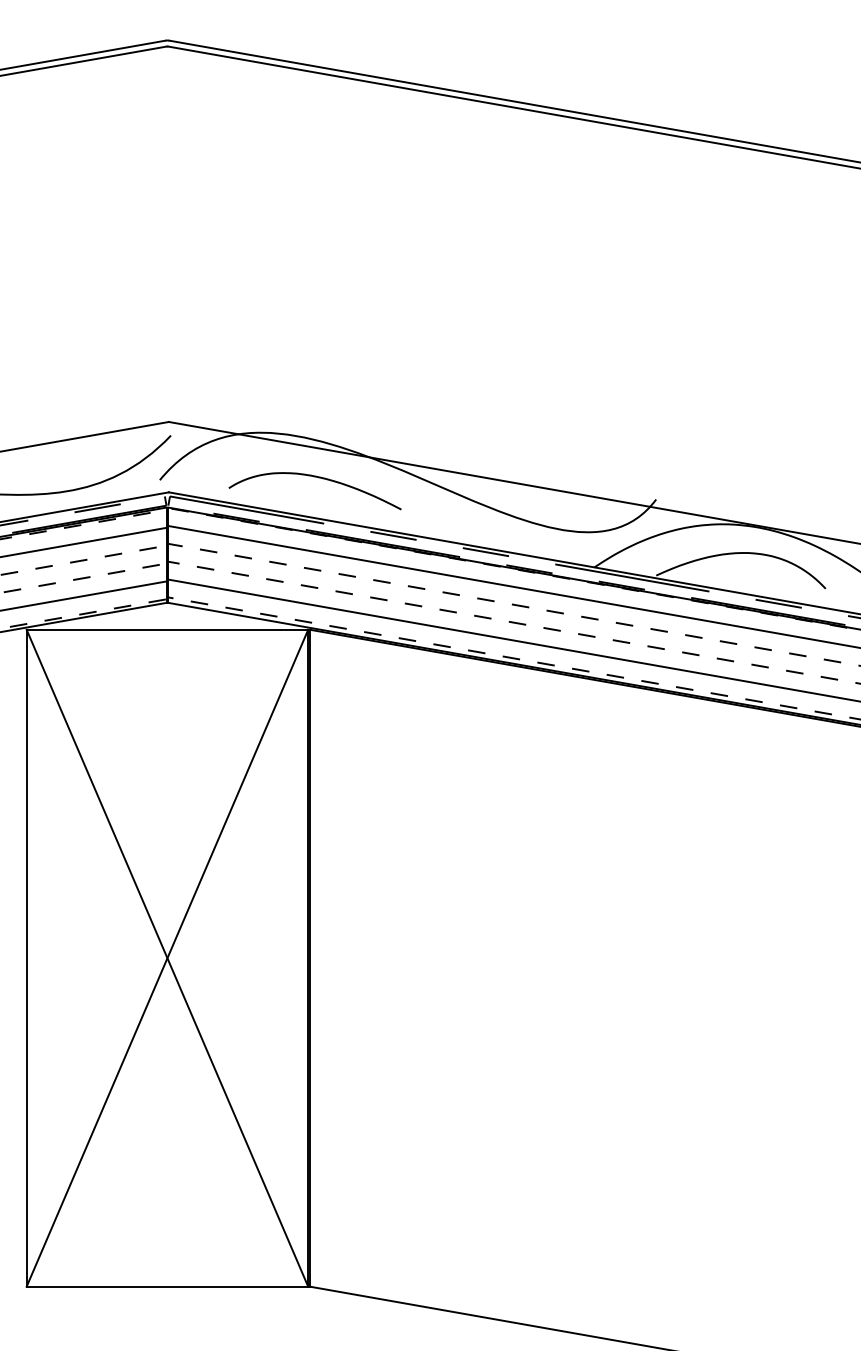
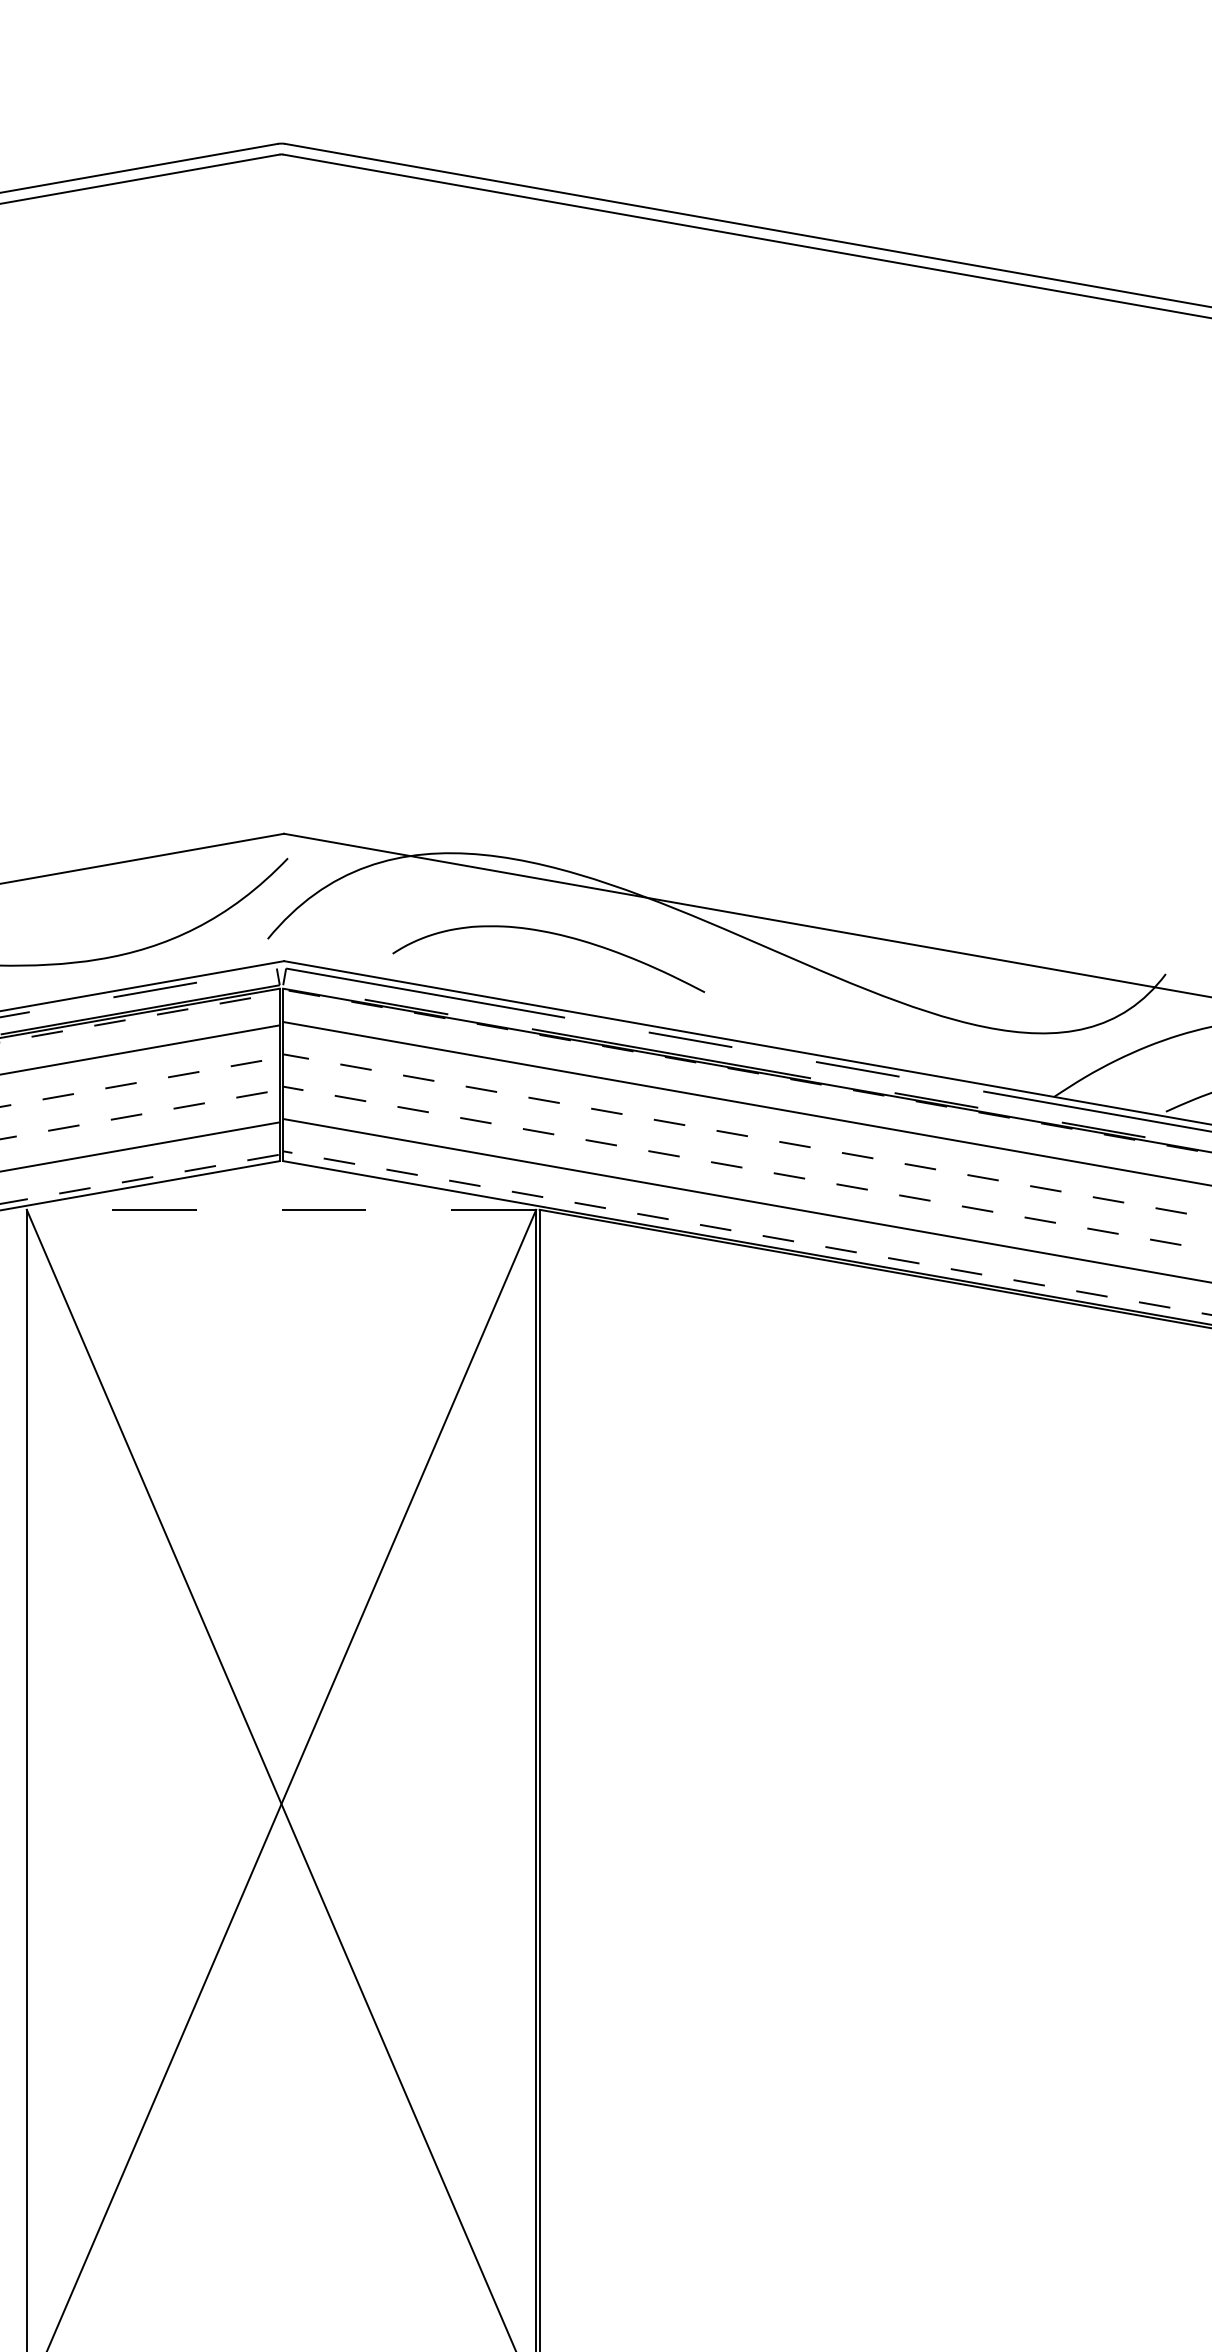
line: (167, 629) -> (281, 1209), solid -> dashed

